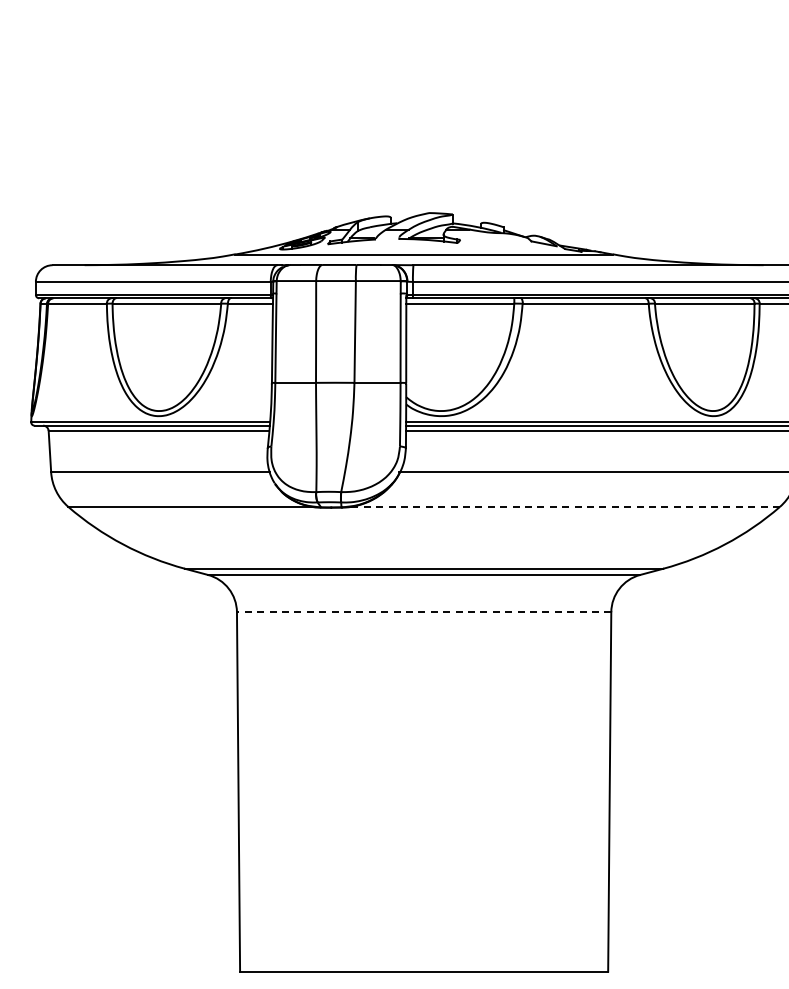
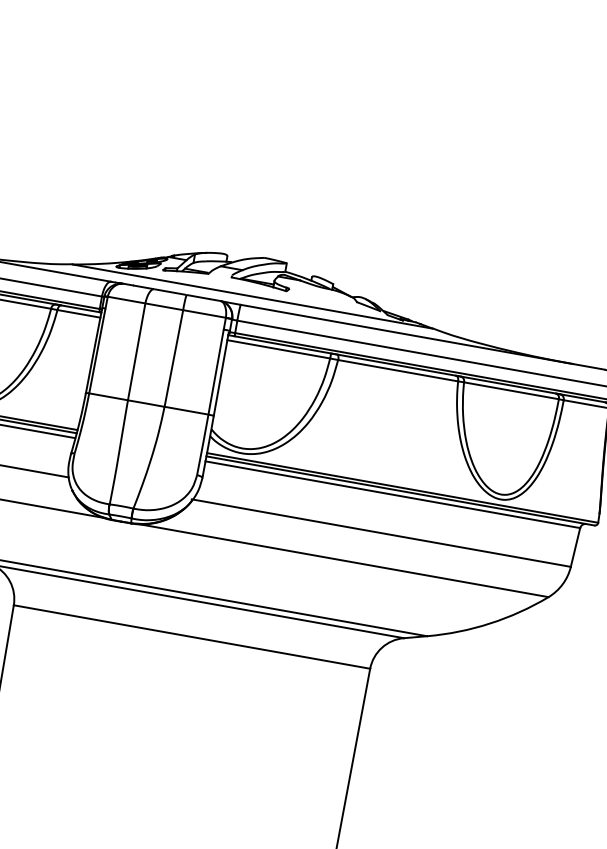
line: (565, 506) -> (344, 560), dashed -> solid
line: (423, 612) -> (191, 637), dashed -> solid

